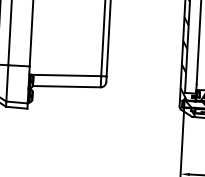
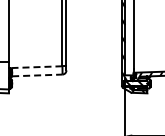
line: (64, 75) -> (35, 67), solid -> dashed
line: (67, 86) -> (37, 75), solid -> dashed

